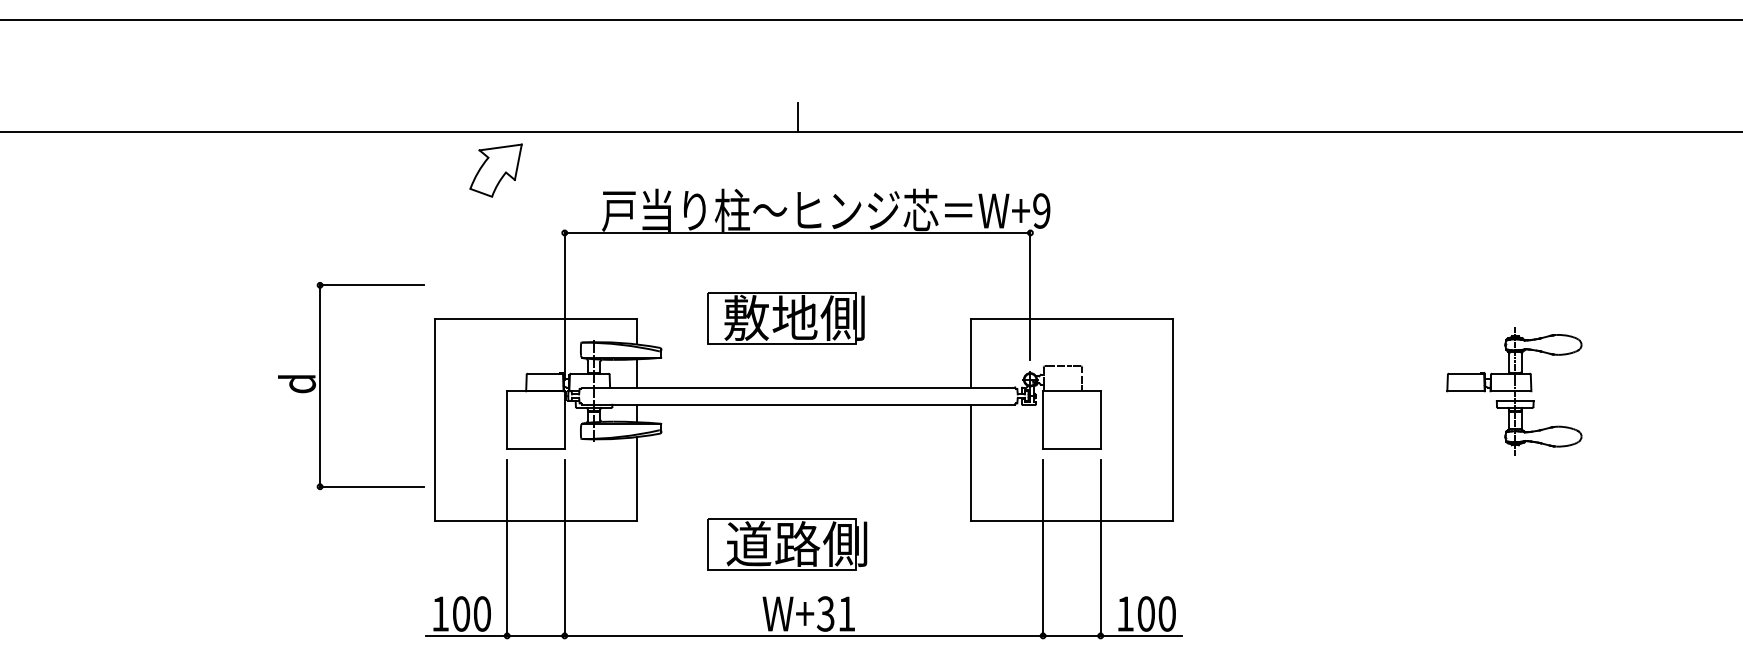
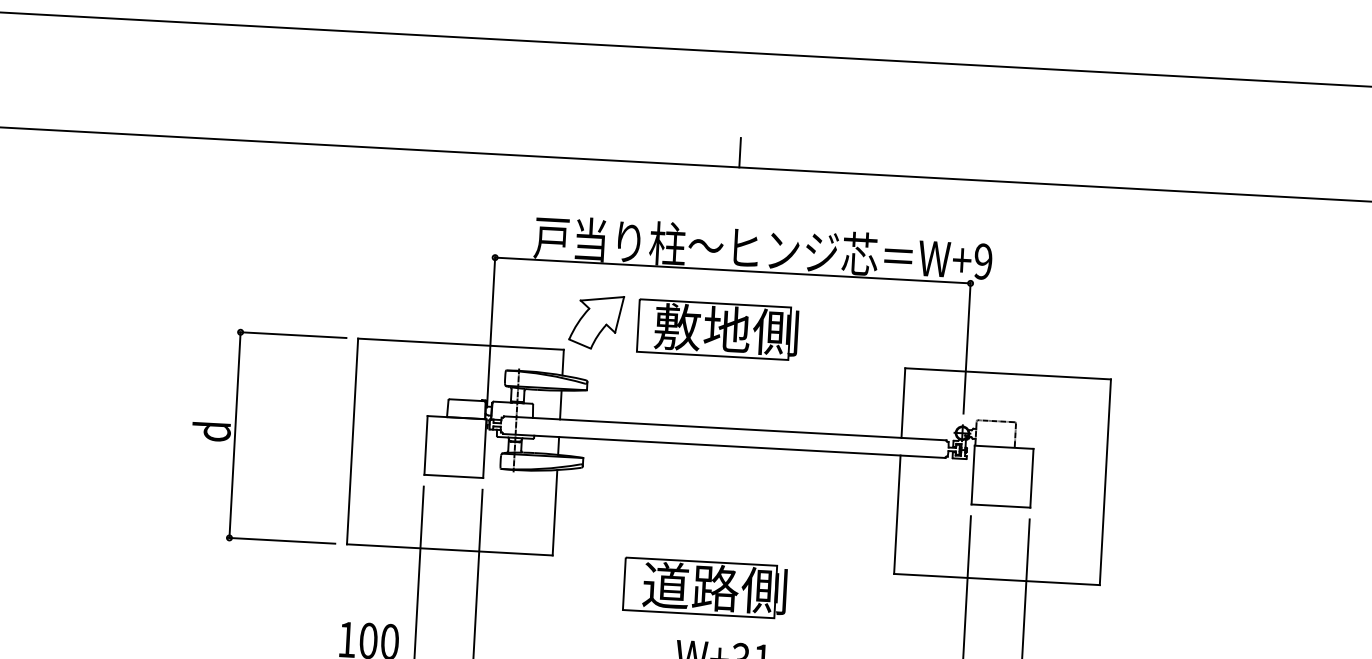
part: (495, 170) -> (595, 322), moved
part: (785, 318) -> (717, 329), moved
part: (320, 386) -> (235, 435), moved

